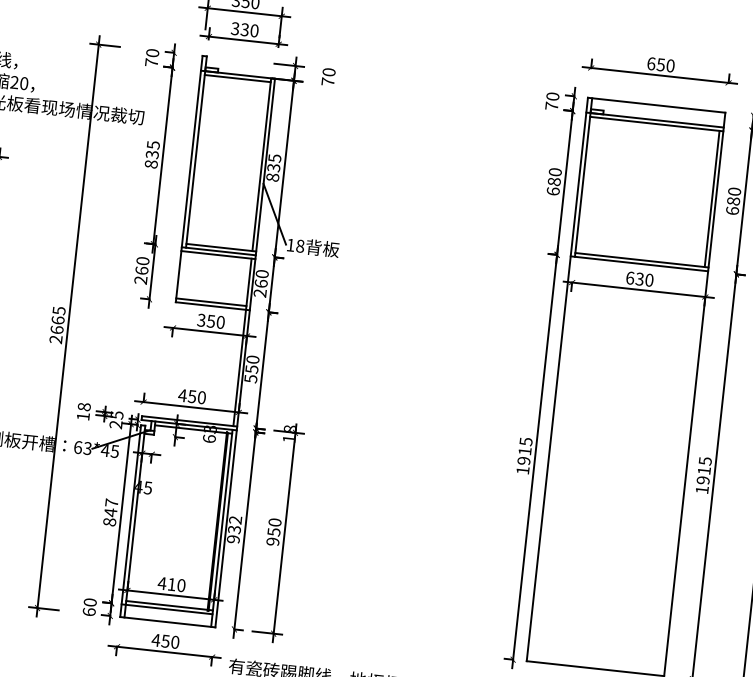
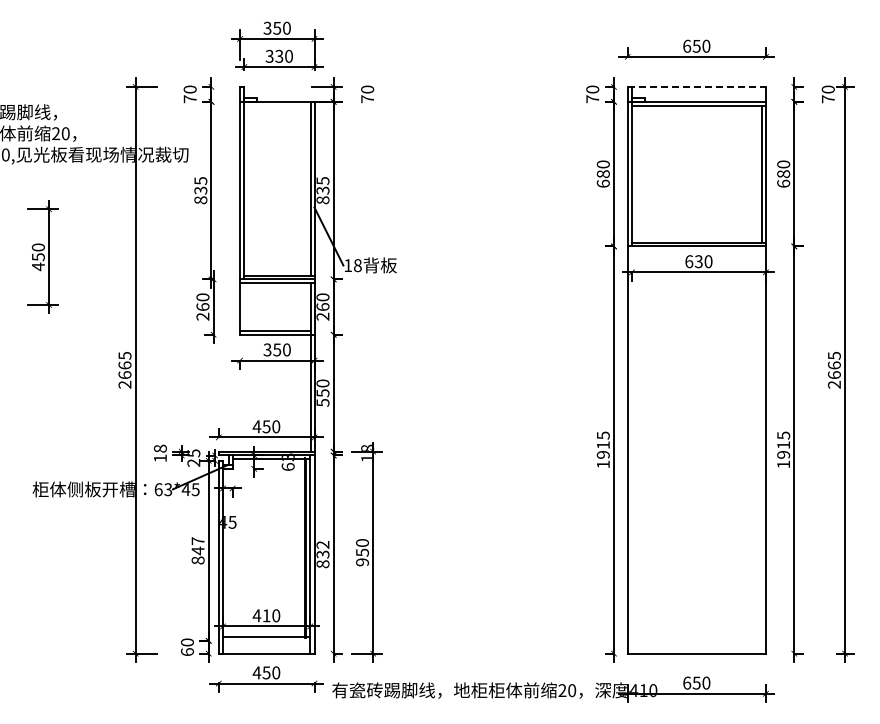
line: (237, 78) -> (277, 105), removed
line: (657, 104) -> (697, 86), solid -> dashed
text: (232, 539) -> (322, 564), 932 -> 832
line: (167, 608) -> (264, 640), removed

